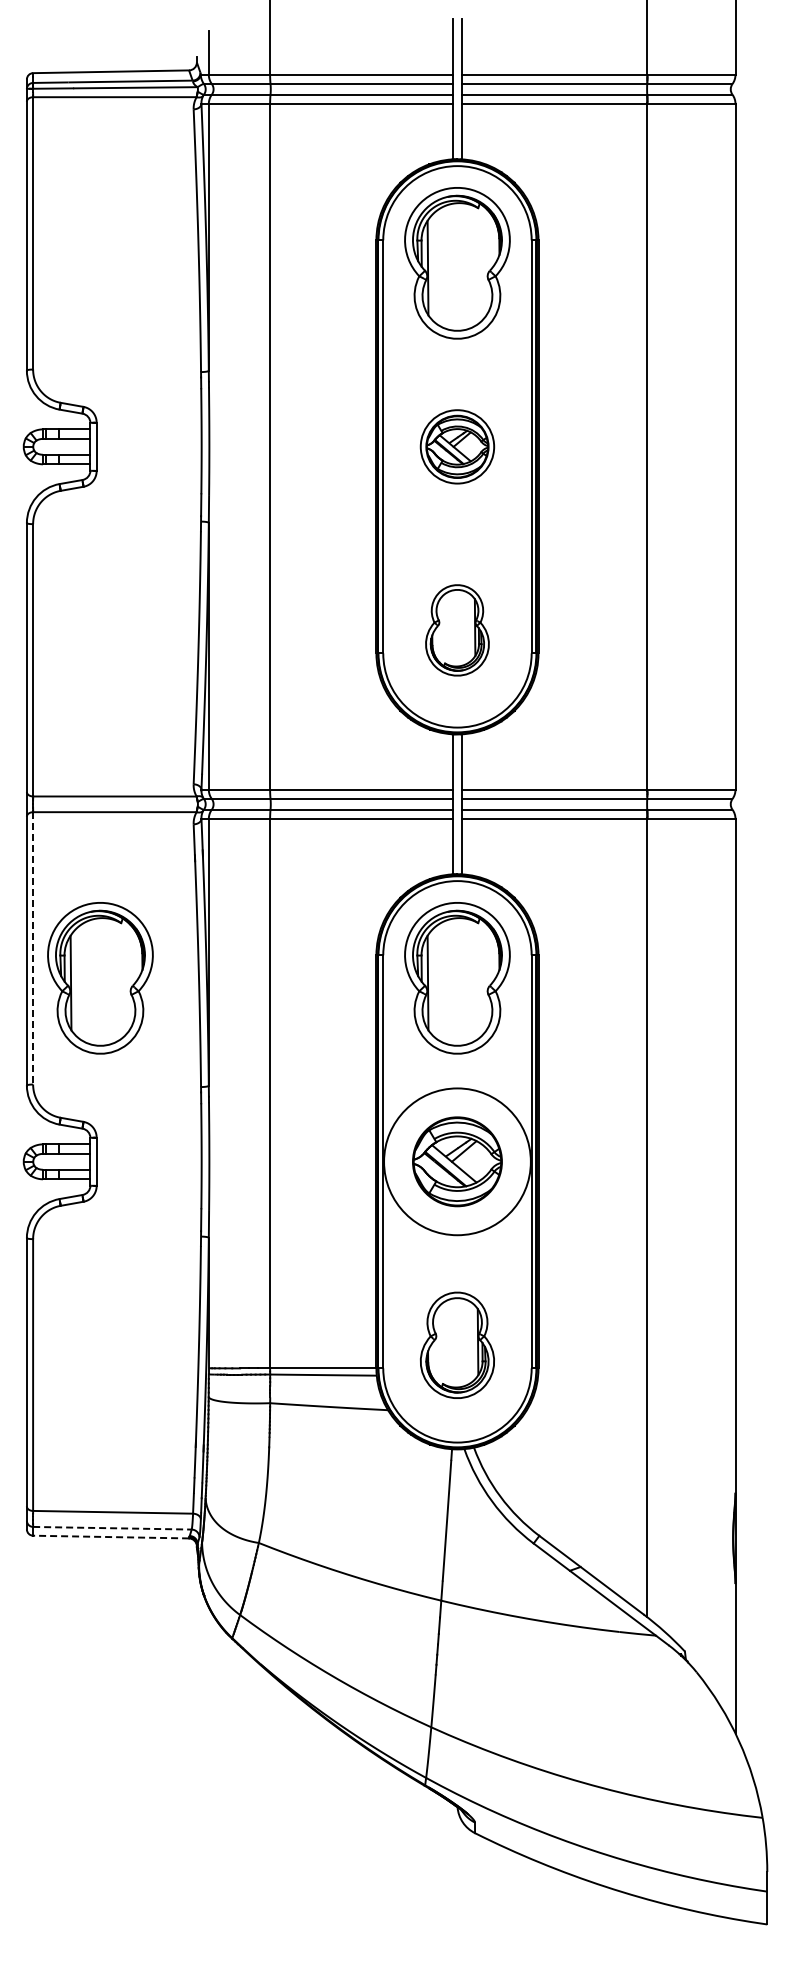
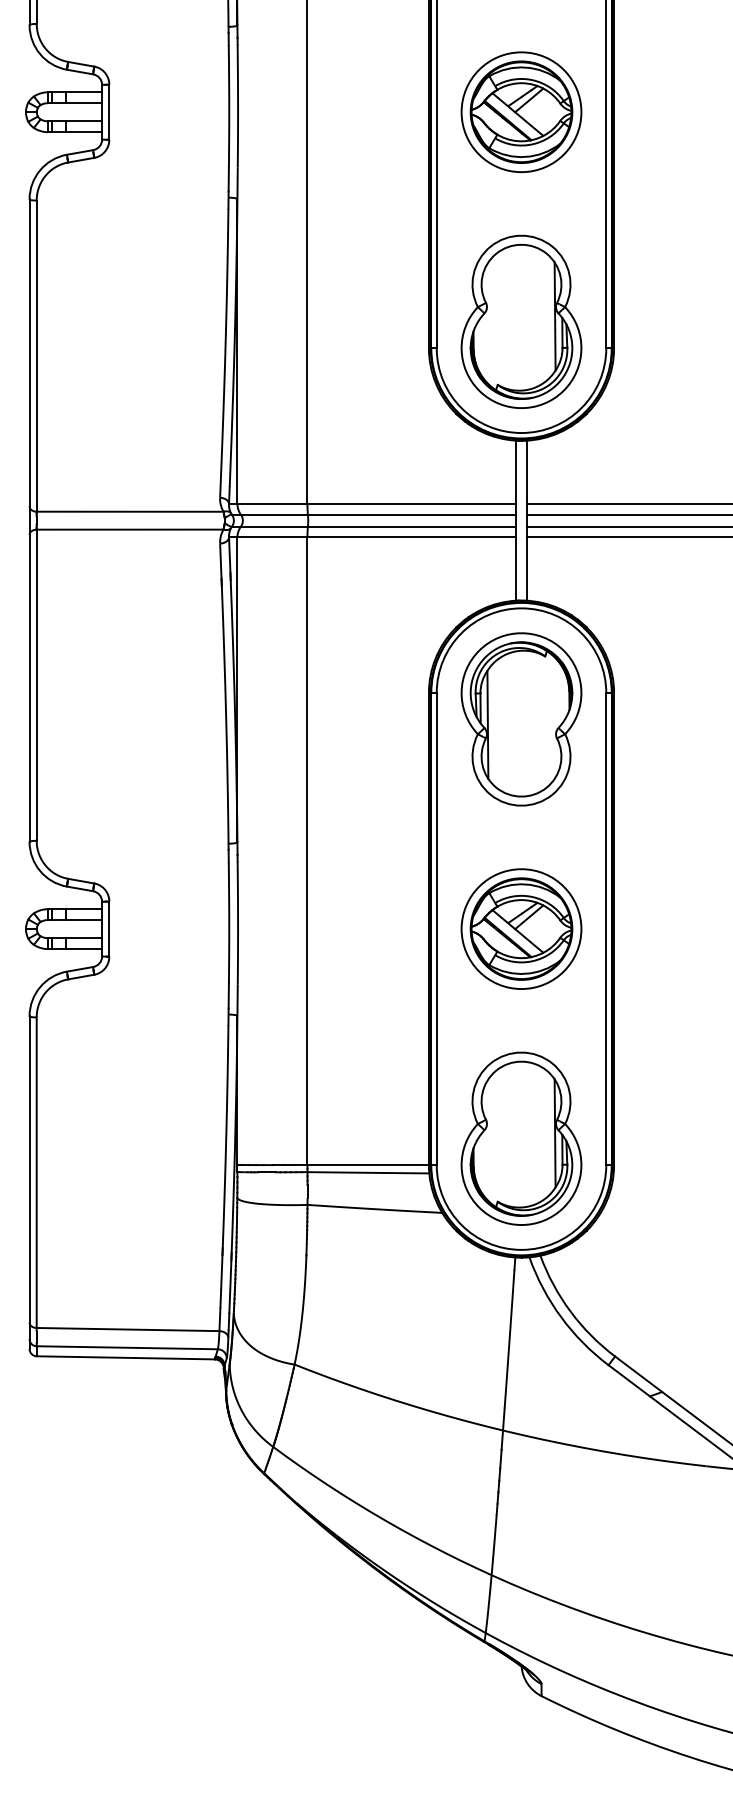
part: (457, 446) -> (521, 111), size x1.43
part: (457, 630) -> (521, 322), size x1.67
line: (33, 948) -> (37, 685), dashed -> solid
part: (100, 978) -> (113, 719), removed
circle: (457, 1161) -> (521, 928), size x0.71
part: (457, 1345) -> (521, 1138), size x1.43
line: (112, 1528) -> (127, 1348), dashed -> solid
line: (111, 1537) -> (126, 1358), dashed -> solid

